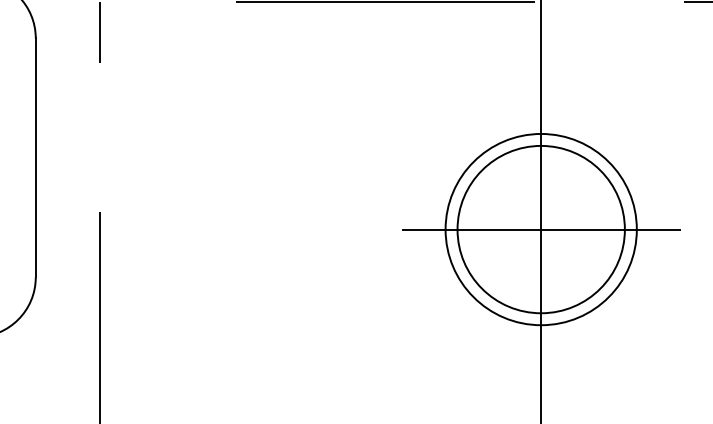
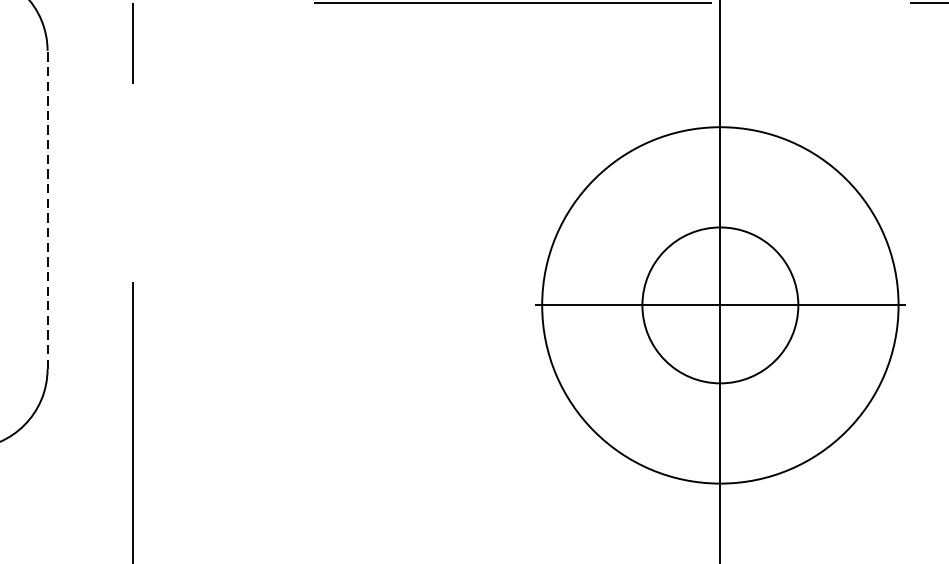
line: (35, 157) -> (47, 209), solid -> dashed
circle: (540, 229) -> (719, 305), size x0.7
circle: (540, 229) -> (719, 305), size x1.4

